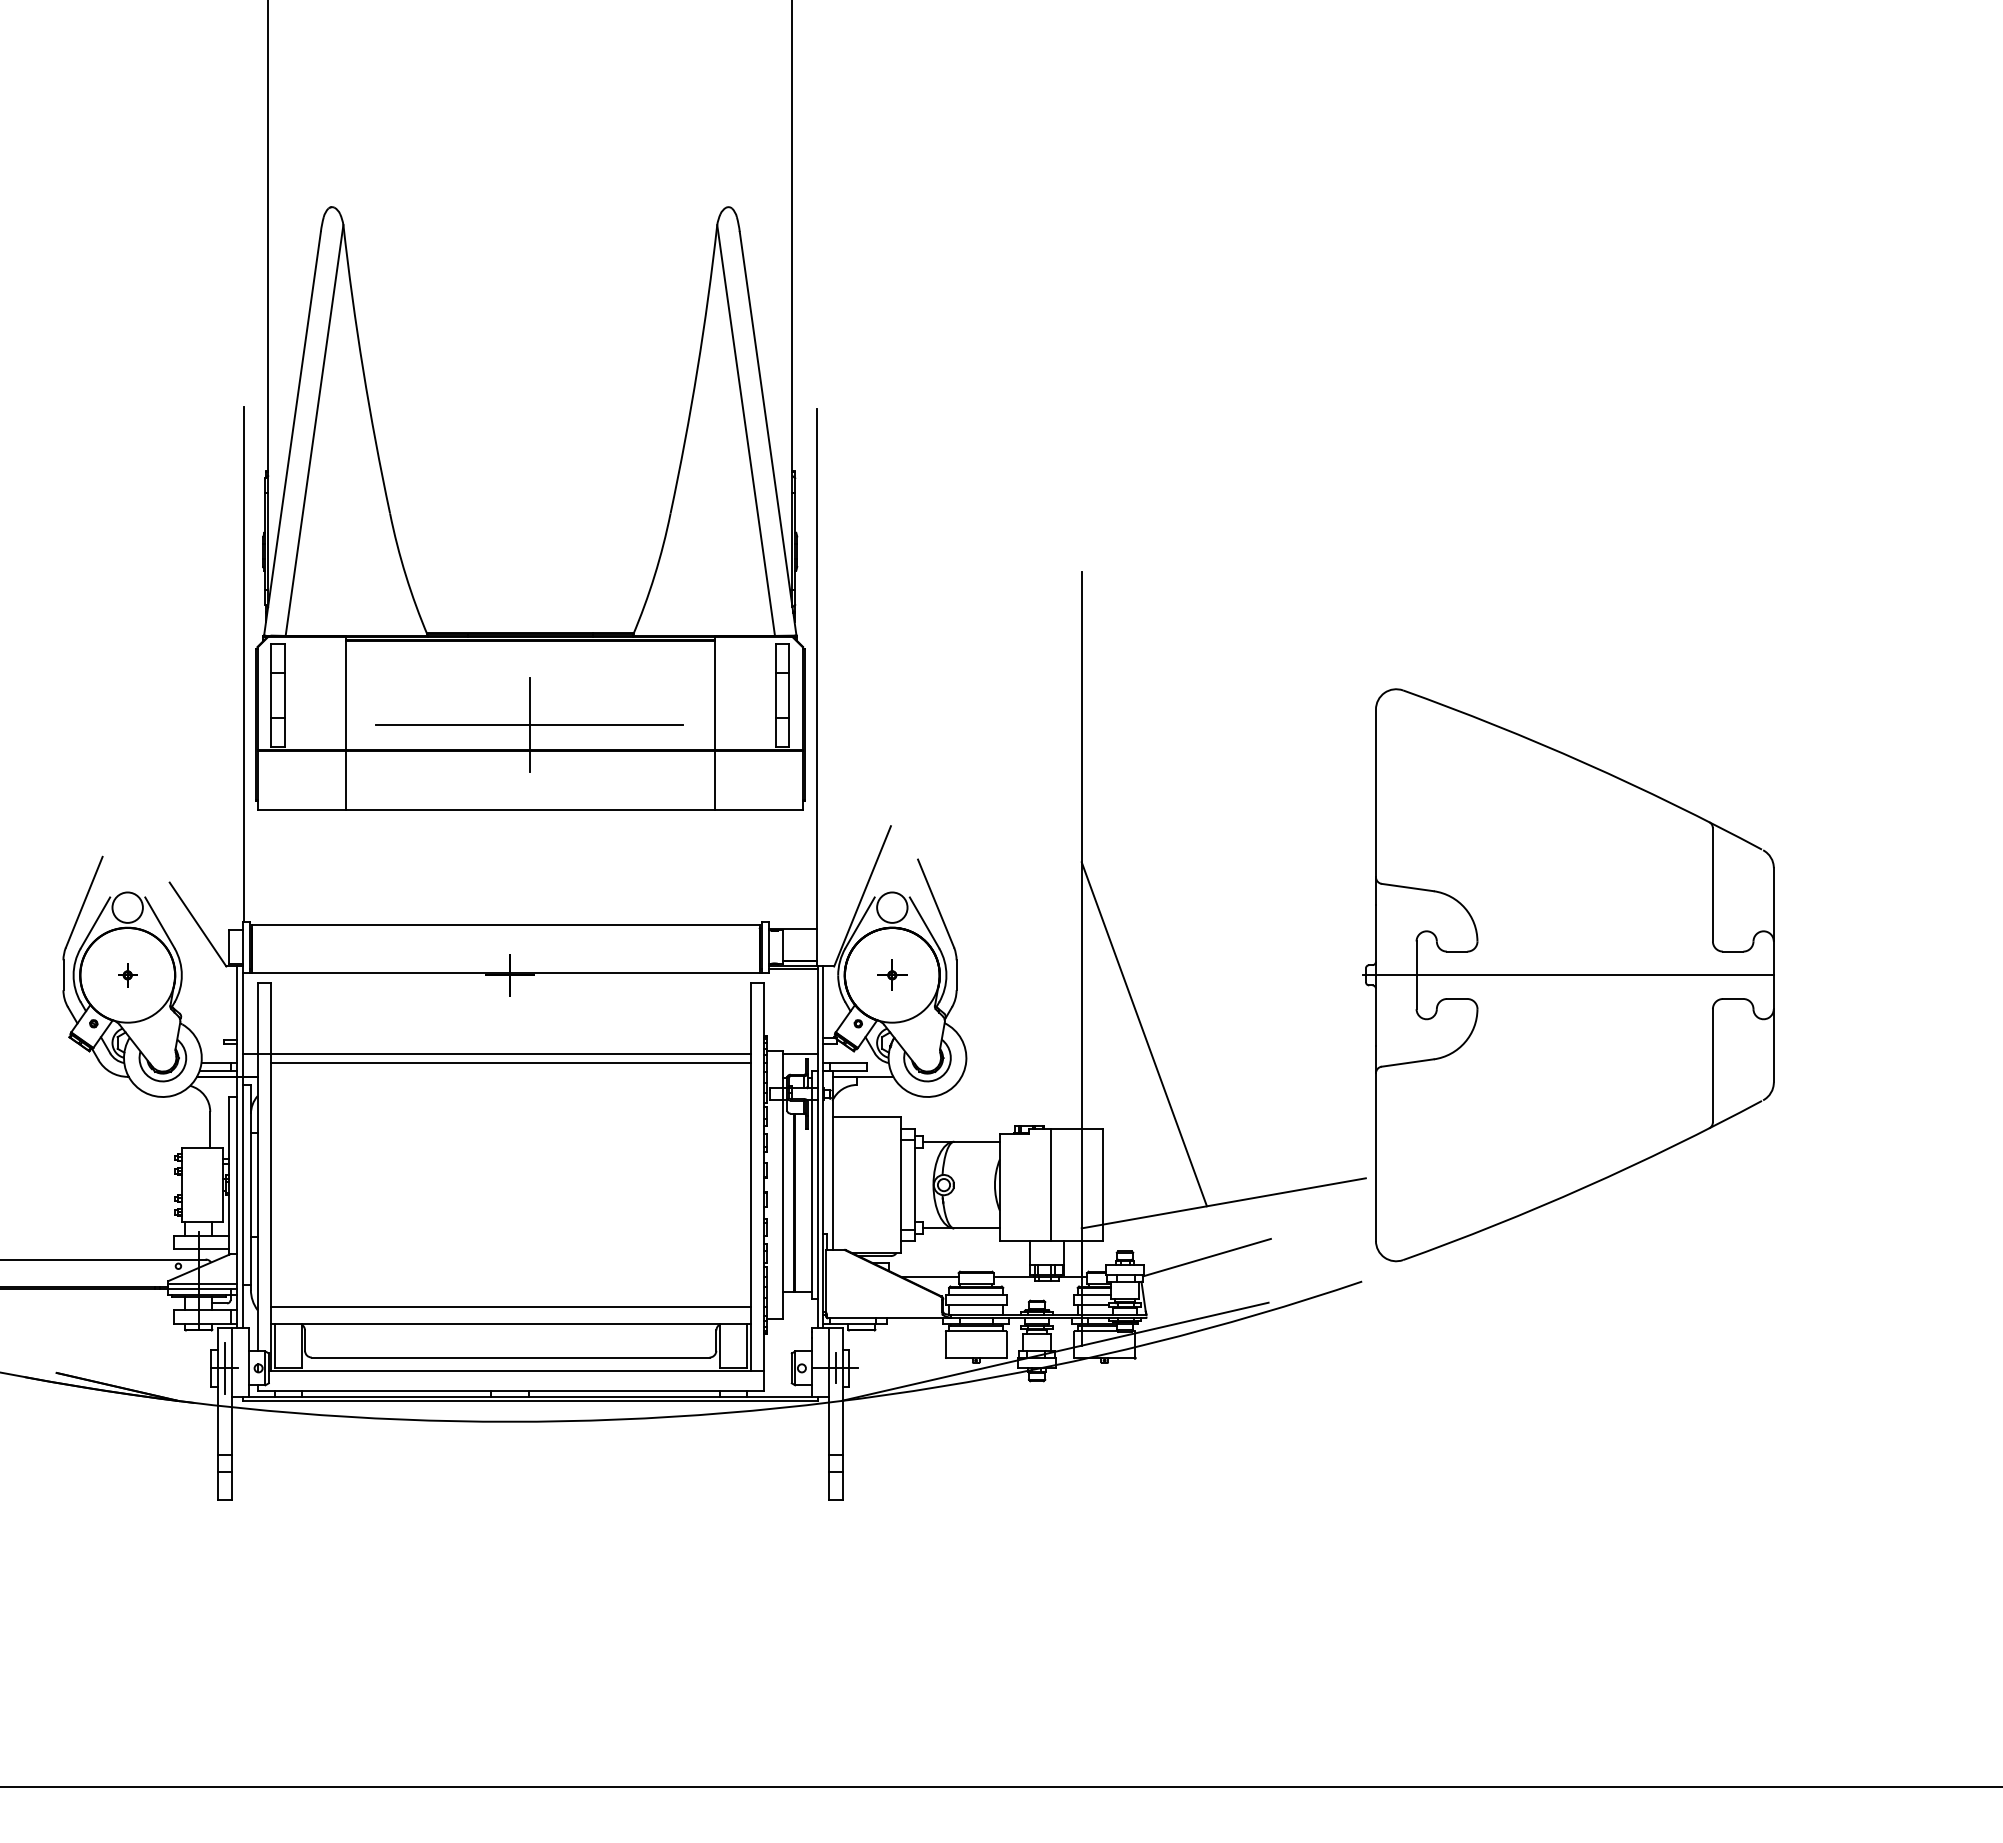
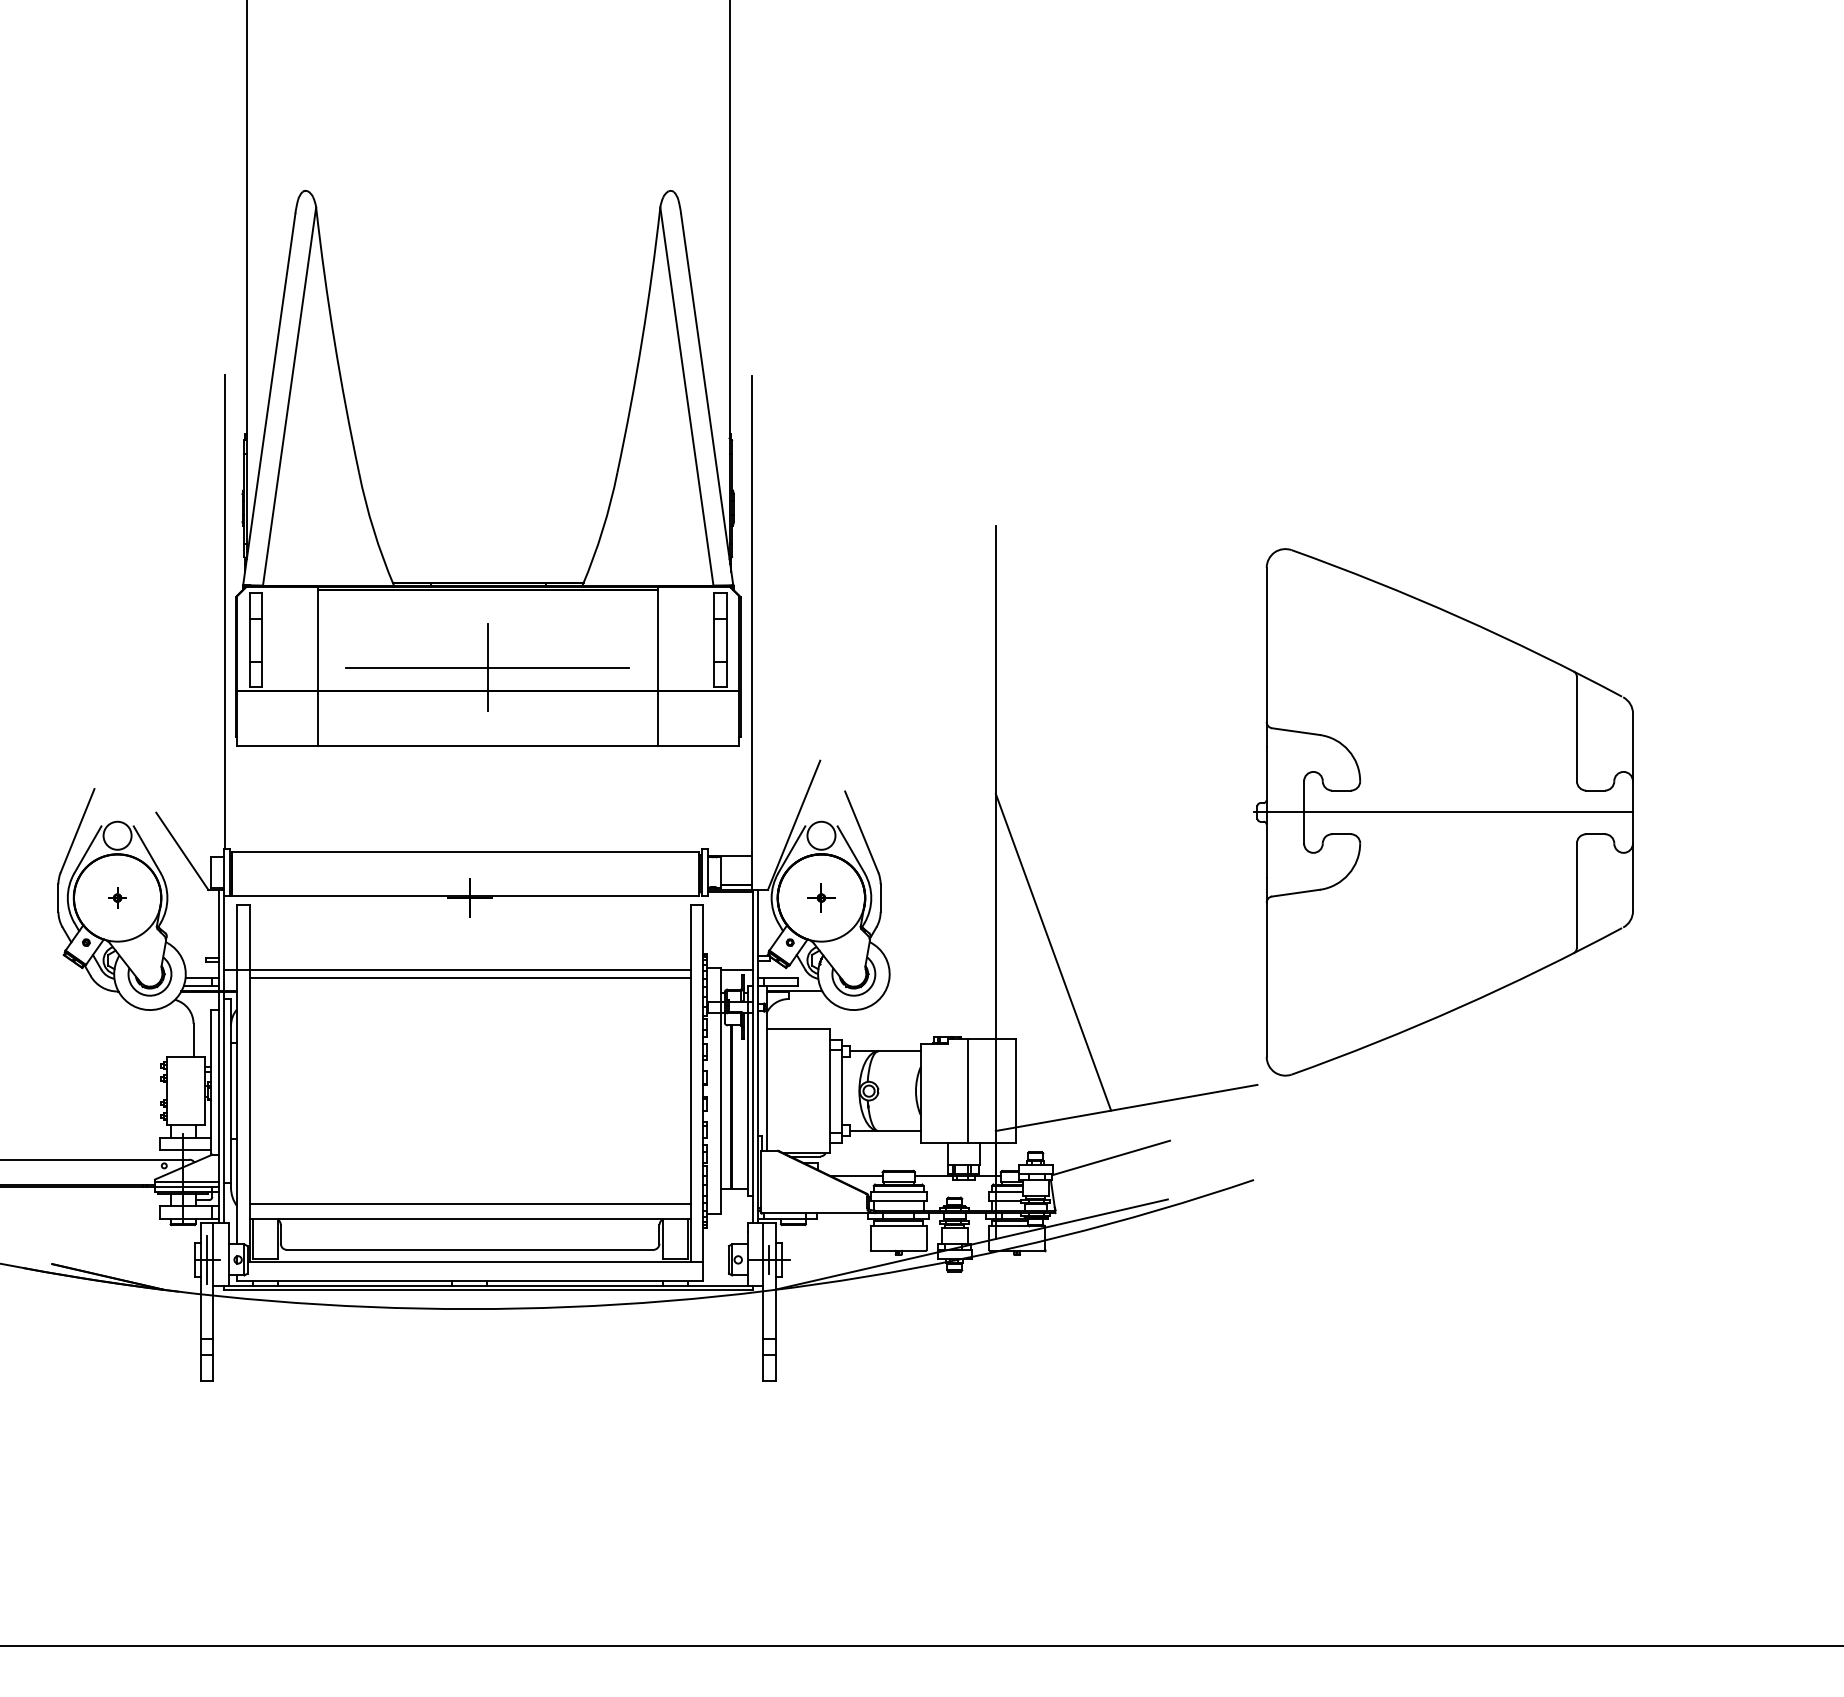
part: (1568, 975) -> (1443, 812), moved

